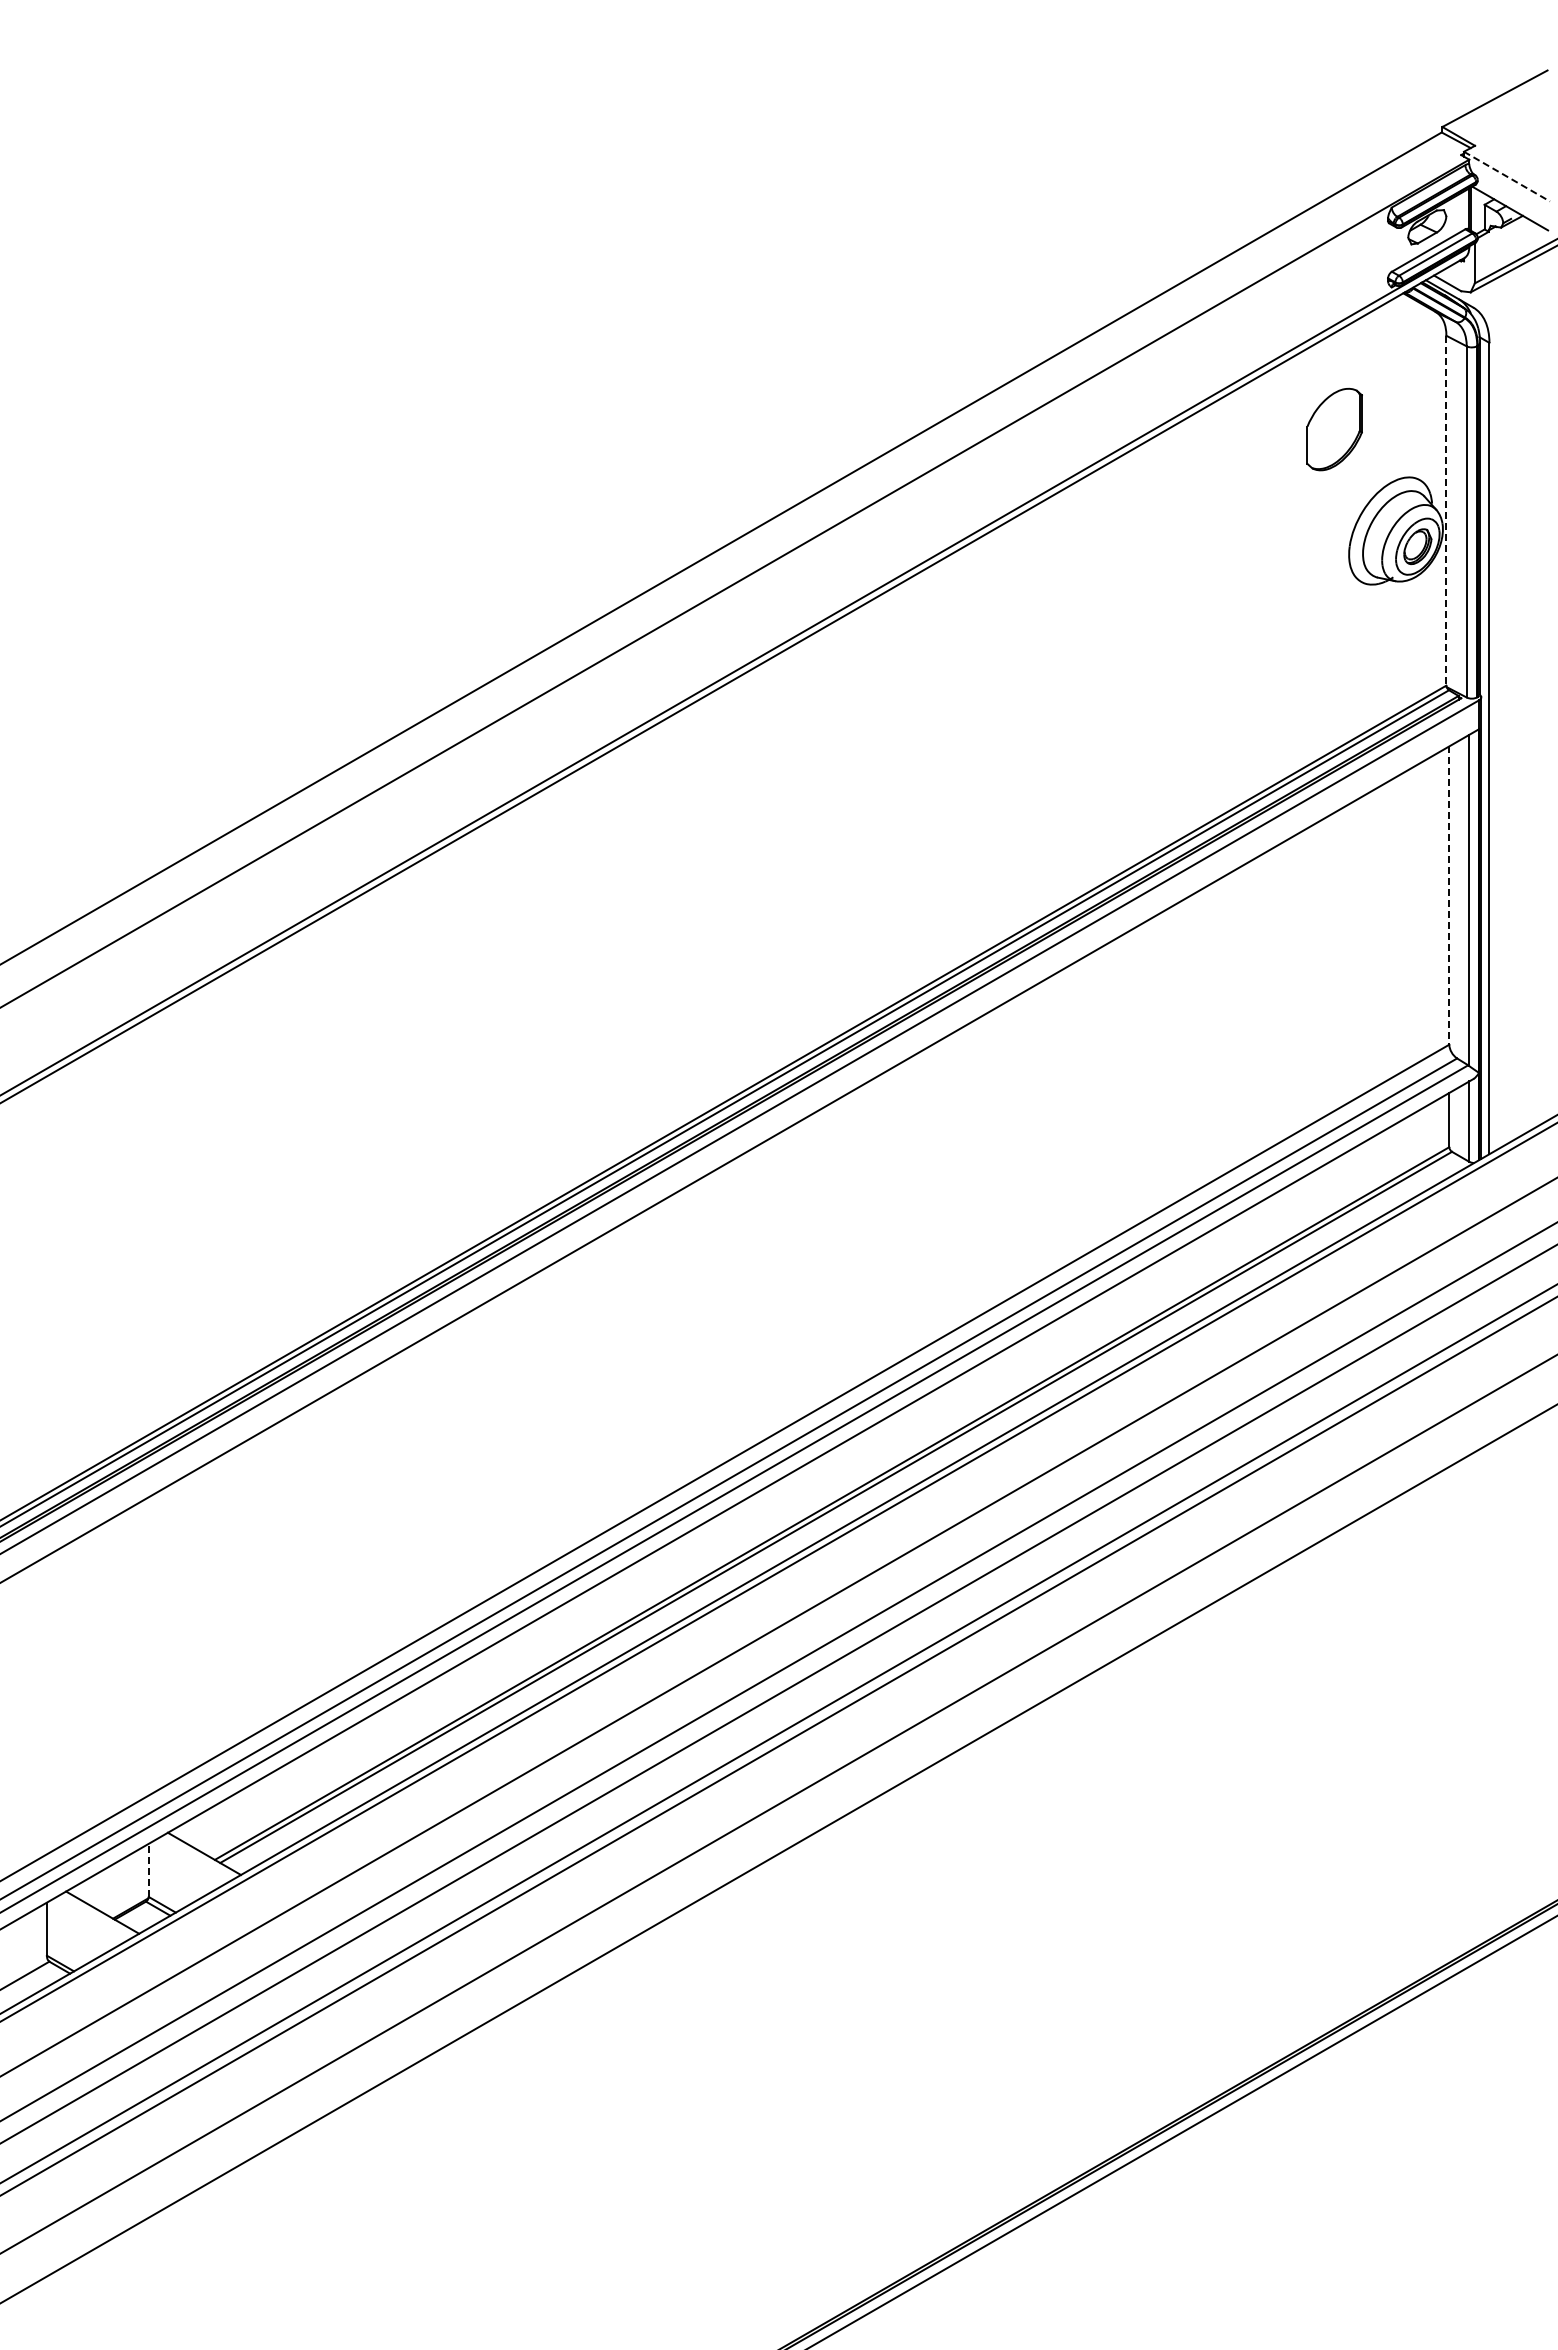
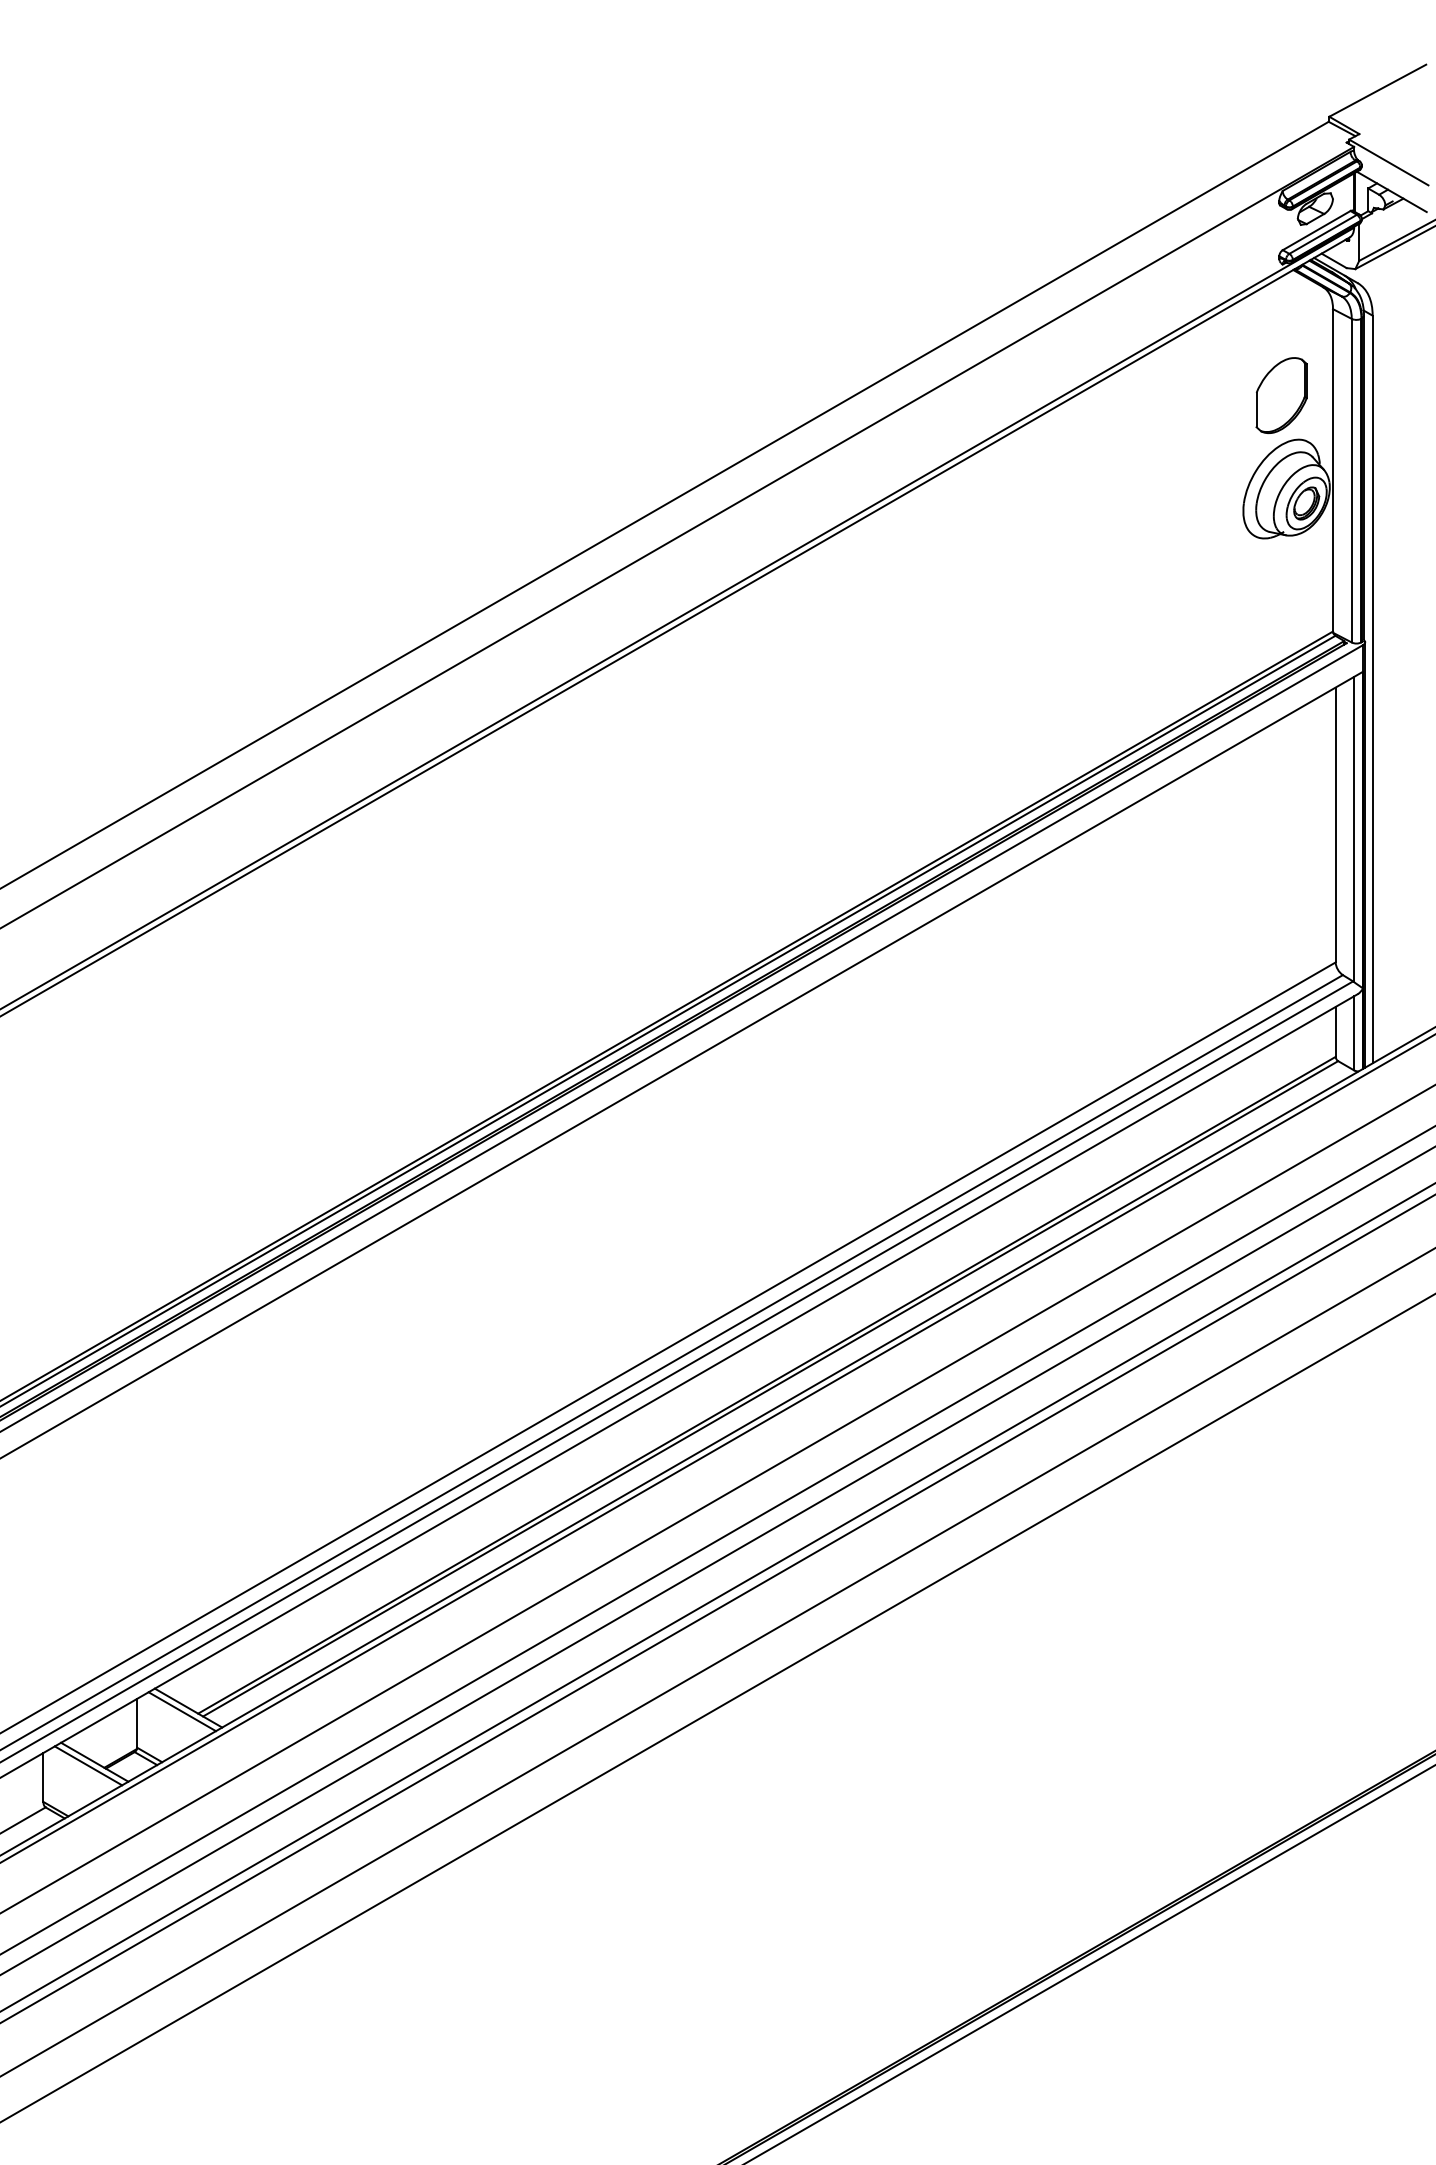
line: (1506, 176) -> (1388, 162), dashed -> solid
part: (1334, 429) -> (1281, 395), moved
line: (1446, 510) -> (1333, 470), dashed -> solid
line: (1449, 896) -> (1335, 825), dashed -> solid
line: (197, 1857) -> (182, 1711), added
line: (148, 1870) -> (136, 1723), dashed -> solid
line: (95, 1916) -> (88, 1765), added

